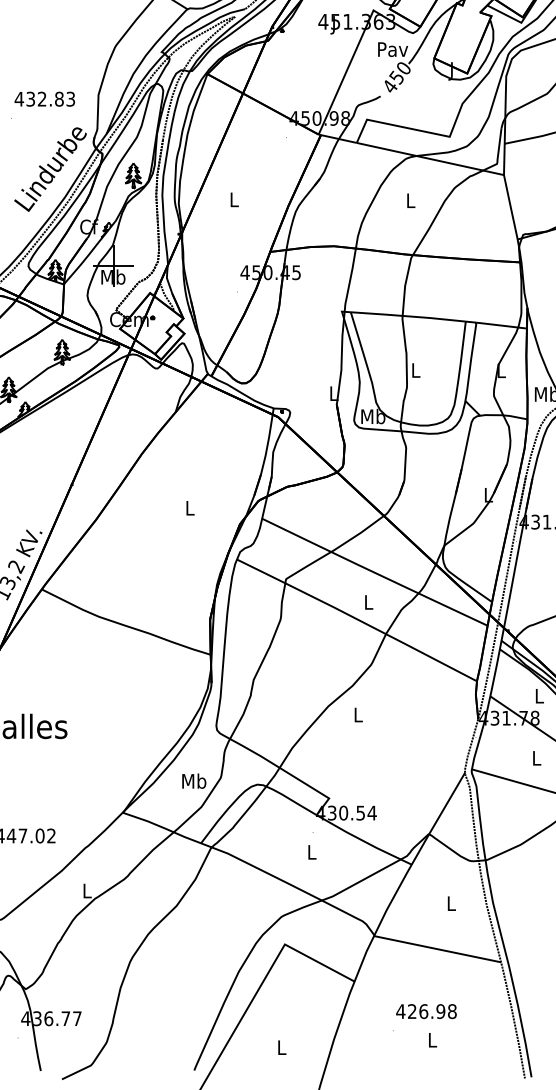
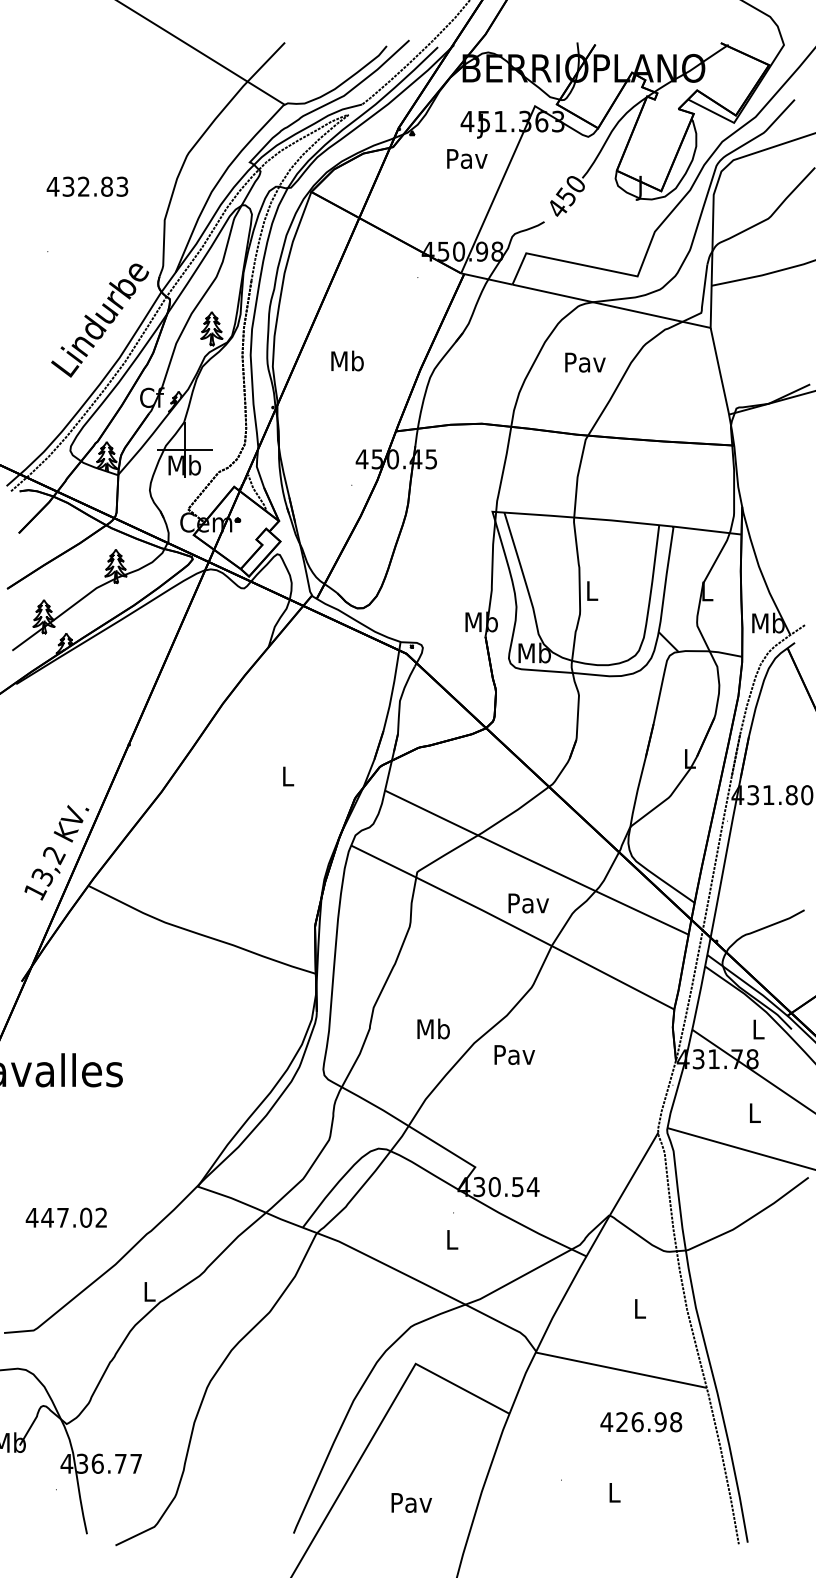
text: (393, 49) -> (467, 158), moved
text: (44, 99) -> (87, 186), moved
text: (234, 199) -> (347, 360), L -> Mb
text: (411, 200) -> (585, 362), L -> Pav
text: (333, 393) -> (481, 621), L -> Mb
text: (368, 602) -> (528, 903), L -> Pav
text: (358, 715) -> (514, 1055), L -> Pav
text: (194, 780) -> (433, 1028), moved
text: (426, 1011) -> (641, 1422), moved
text: (281, 1047) -> (411, 1502), L -> Pav

